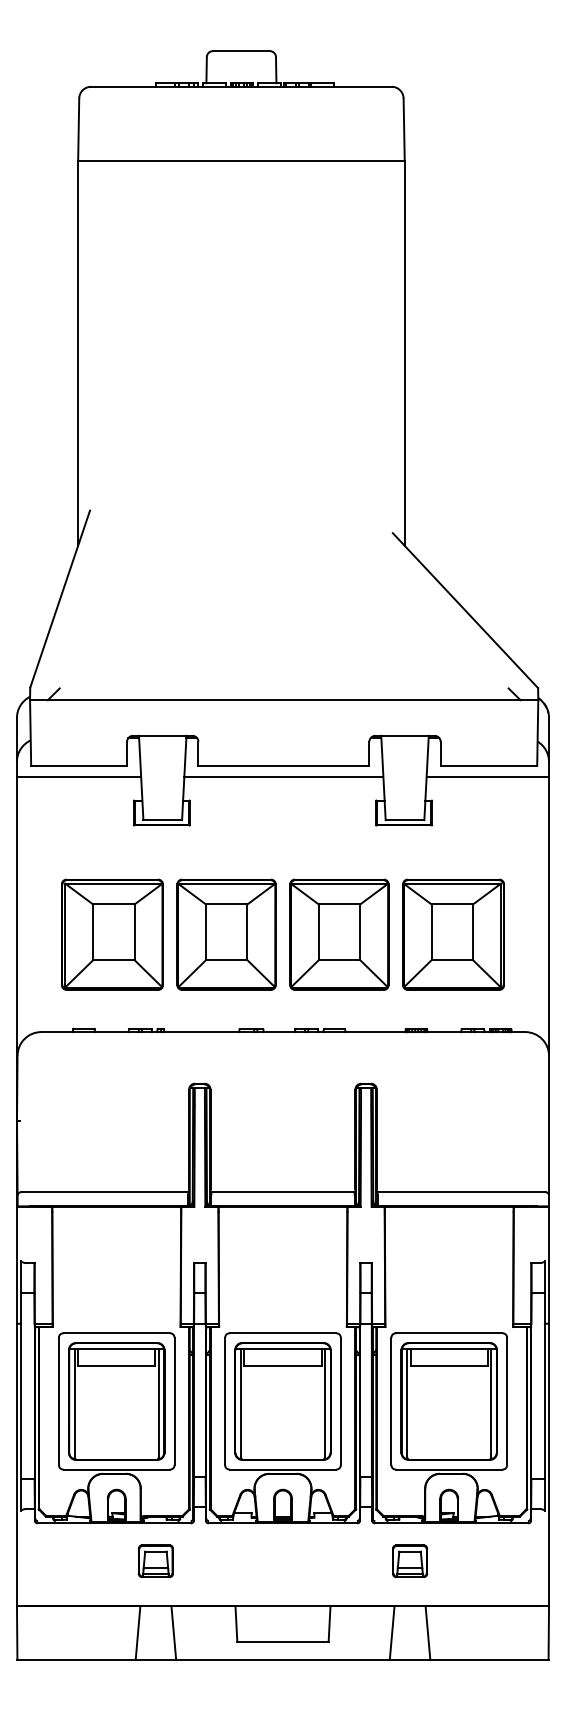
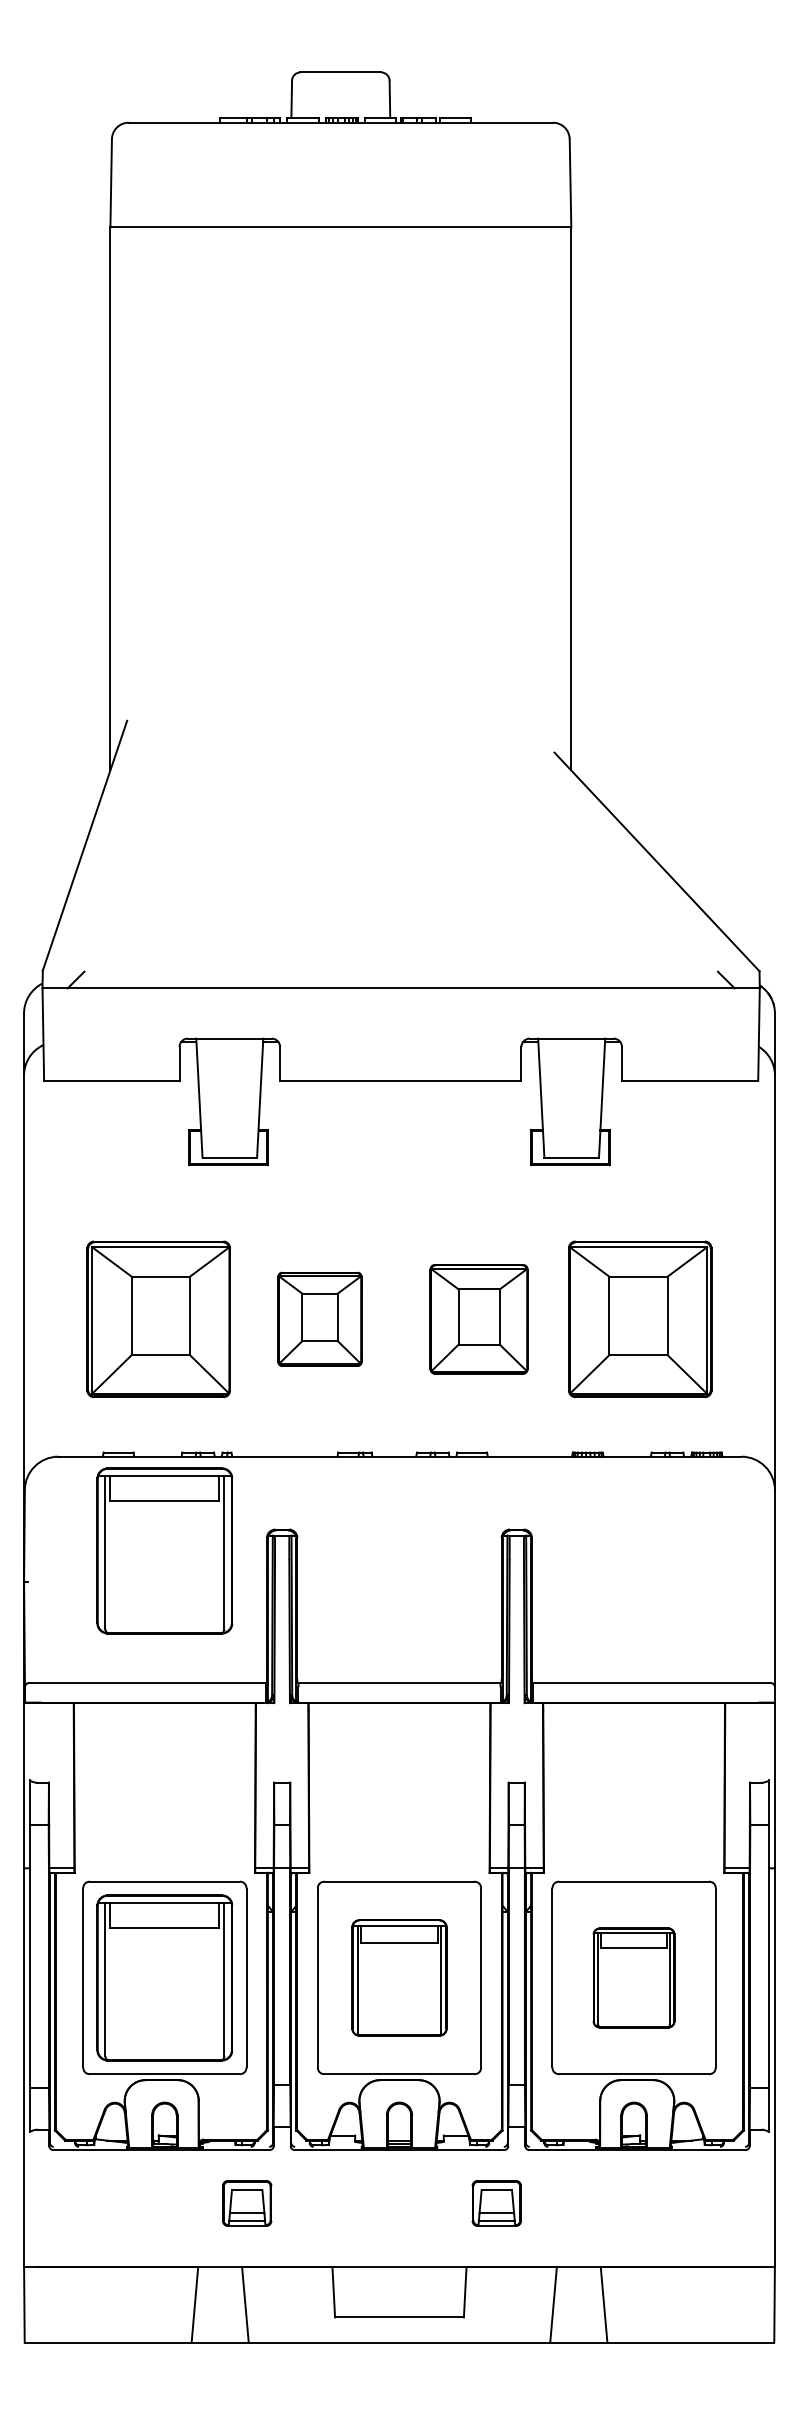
line: (78, 777) -> (111, 1097), removed
line: (283, 777) -> (400, 1097), removed
line: (487, 777) -> (688, 1097), removed
part: (226, 934) -> (319, 1319), size x0.6
part: (338, 934) -> (478, 1319), size x0.7
part: (116, 1098) -> (164, 1550), added
part: (283, 1401) -> (399, 1977), size x0.7
part: (448, 1401) -> (633, 1977), size x0.6
part: (156, 1561) -> (247, 2203), moved
part: (409, 1561) -> (496, 2203), moved

